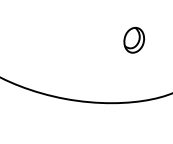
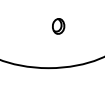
part: (134, 40) -> (58, 26), moved

